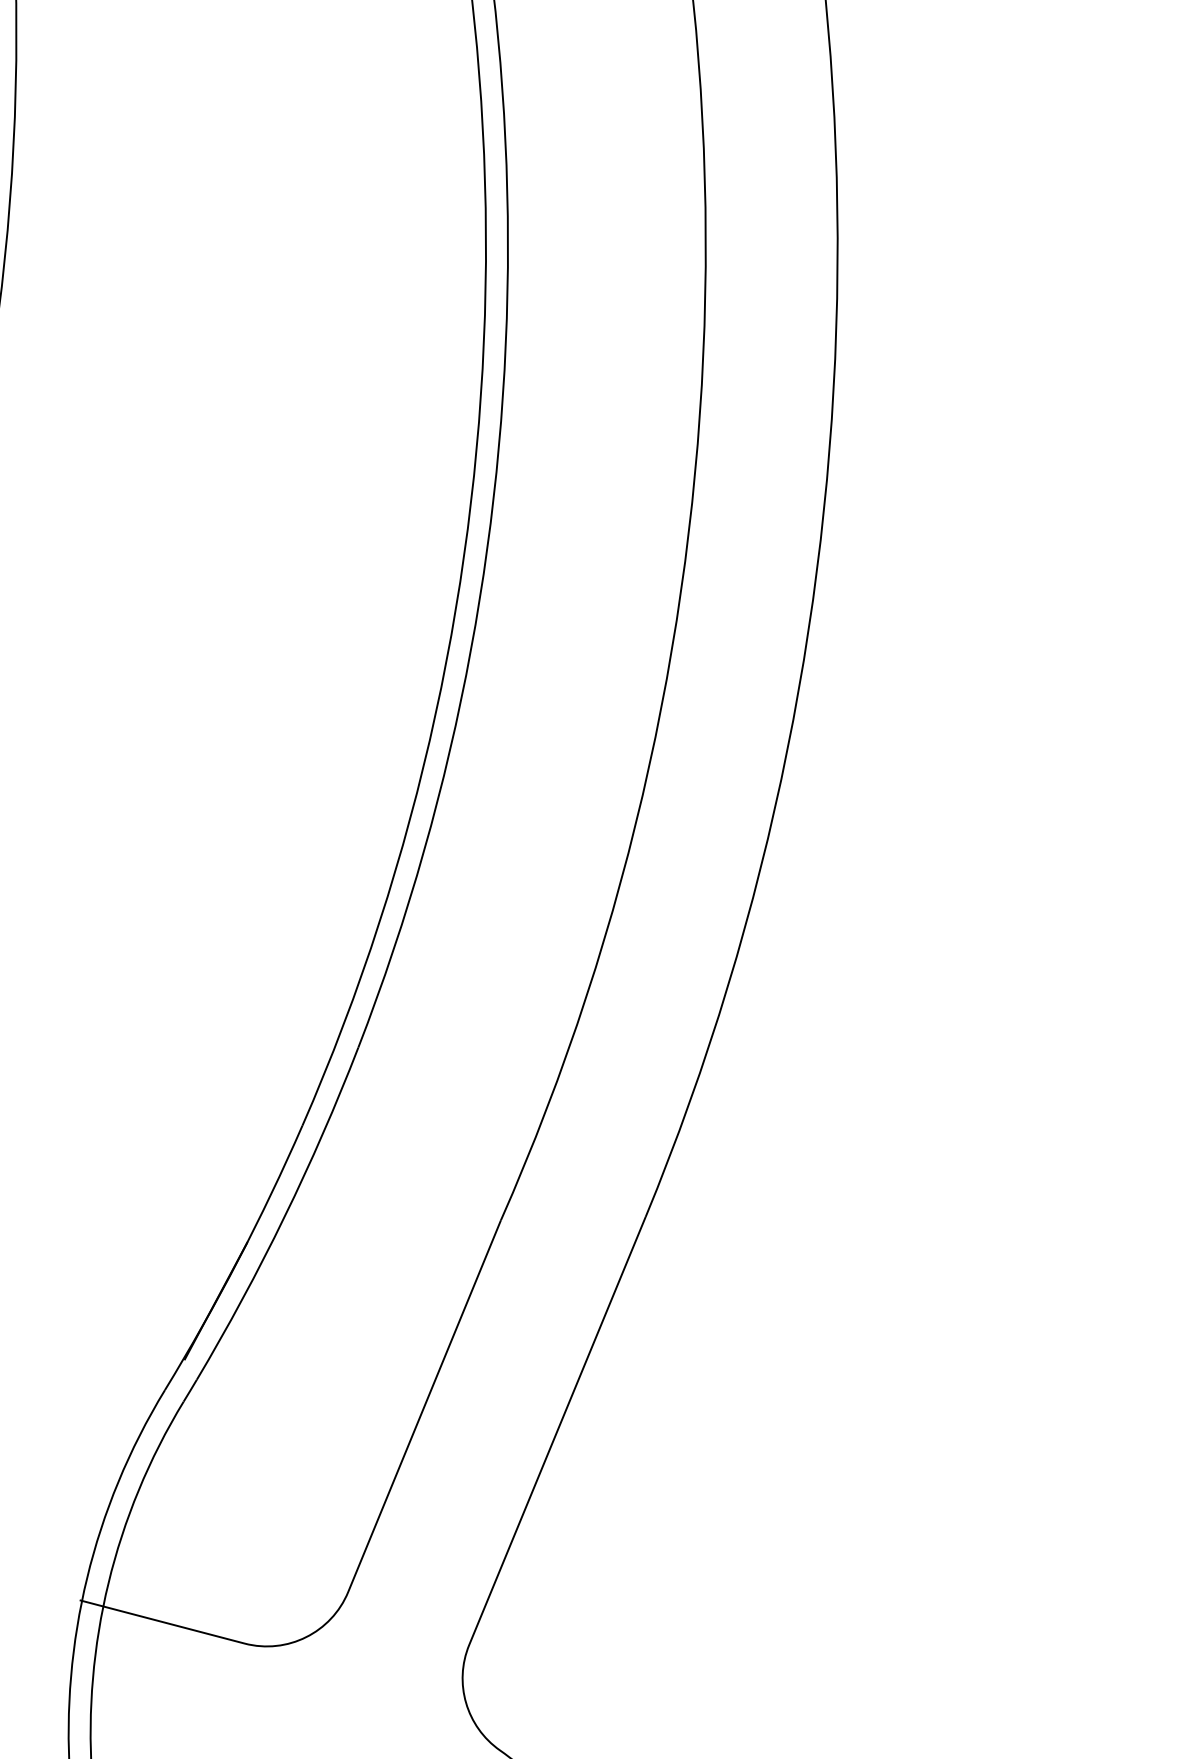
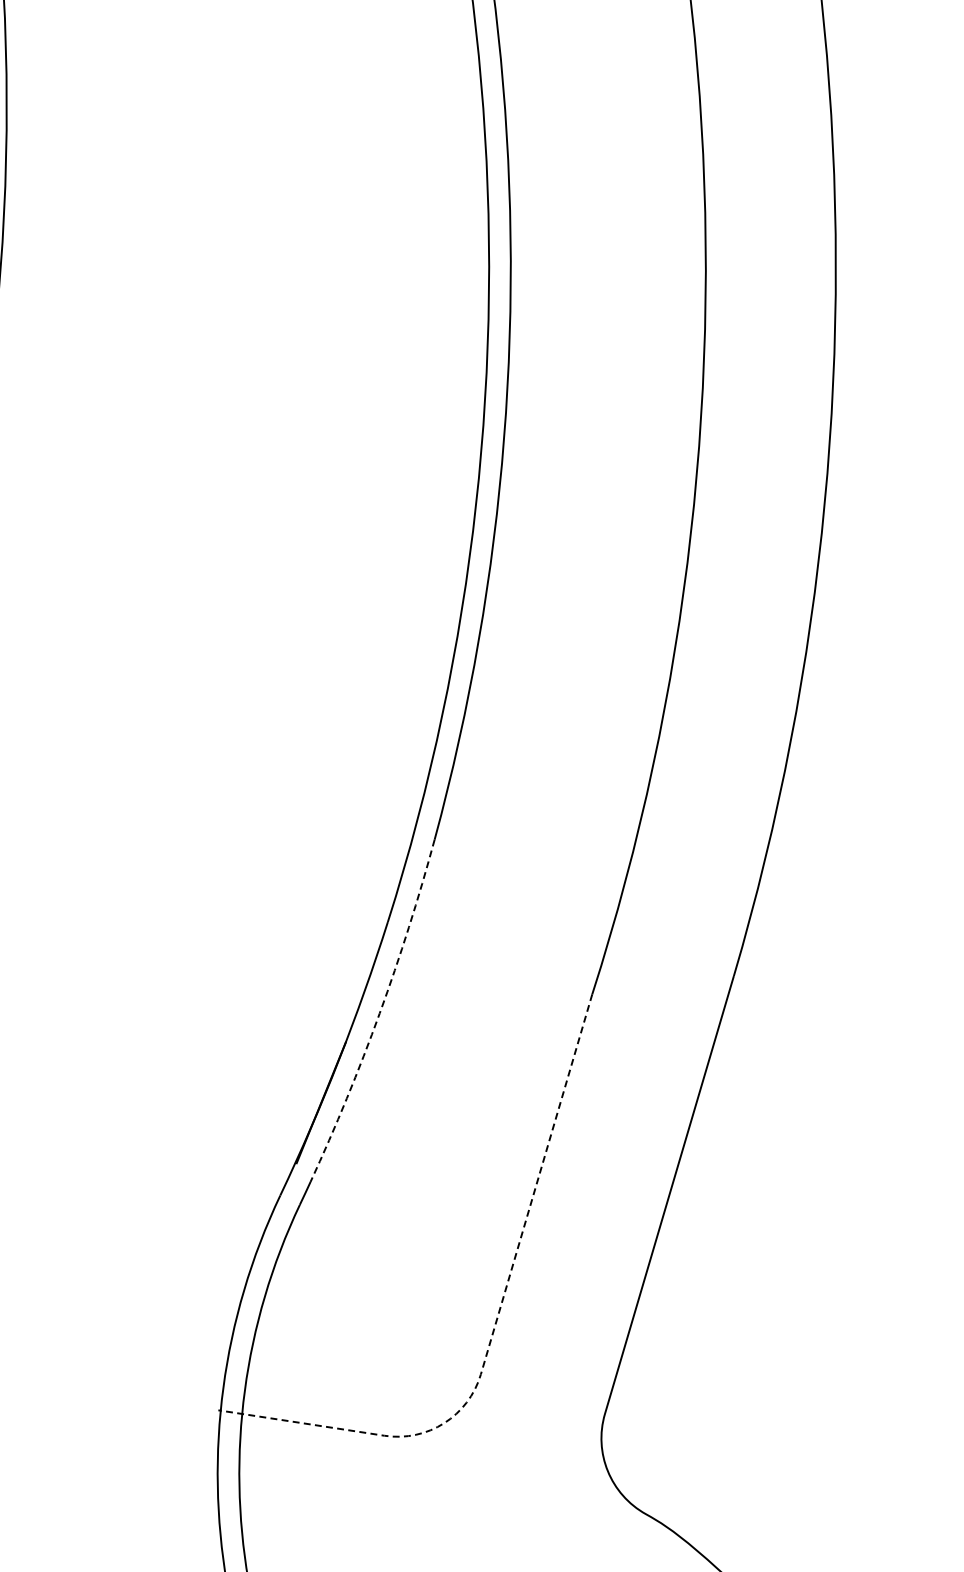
arc: (284, 1217) -> (379, 1013), solid -> dashed
line: (363, 1554) -> (491, 1336), solid -> dashed

